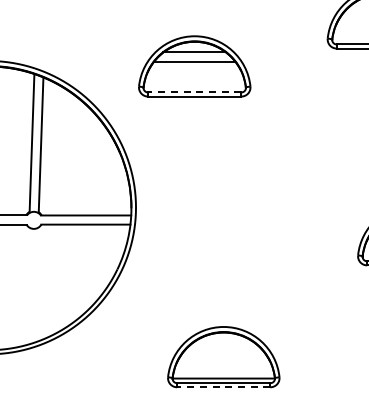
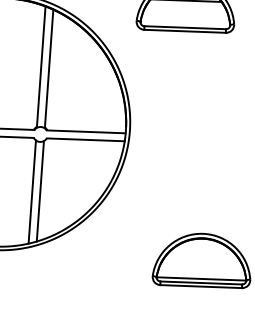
line: (194, 92) -> (185, 27), dashed -> solid
line: (36, 284) -> (40, 190), added
line: (27, 286) -> (32, 192), added
line: (223, 387) -> (200, 286), dashed -> solid

